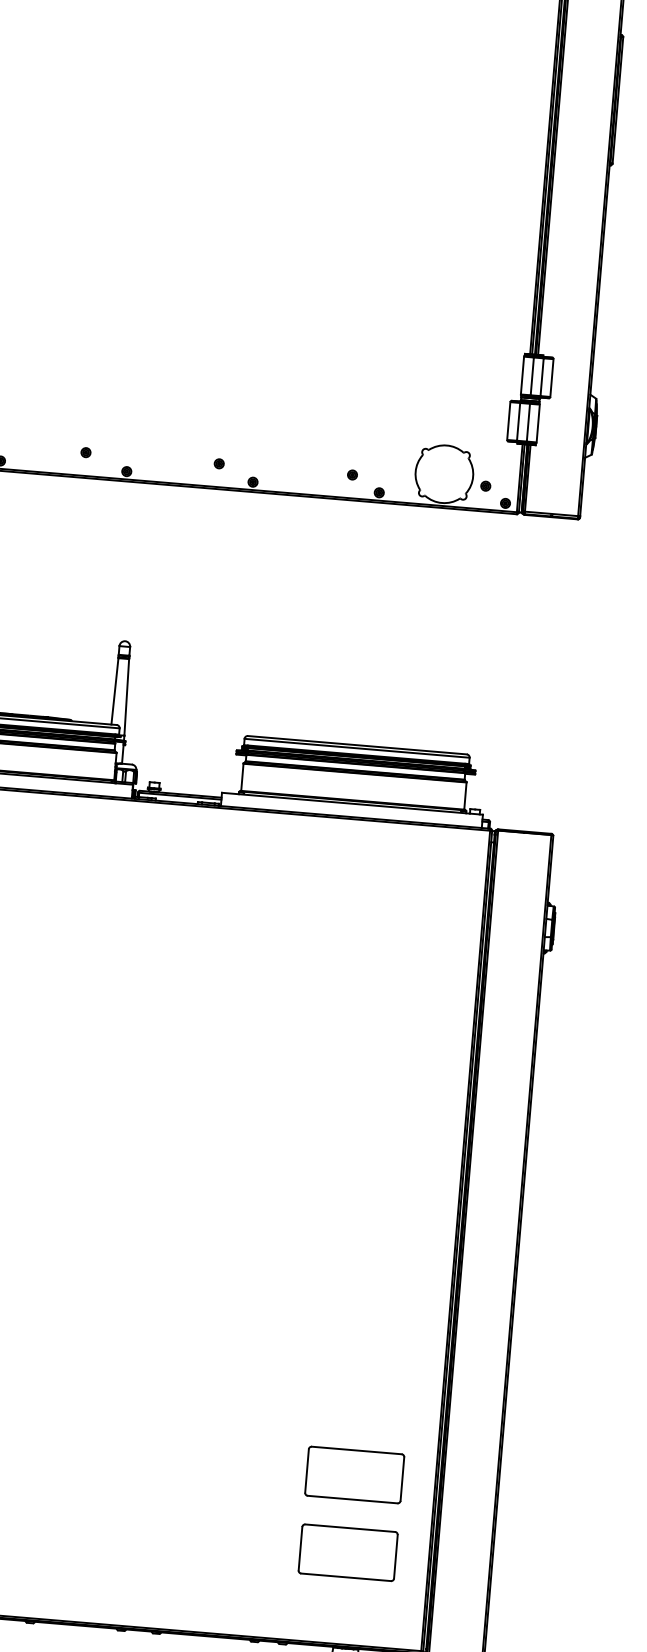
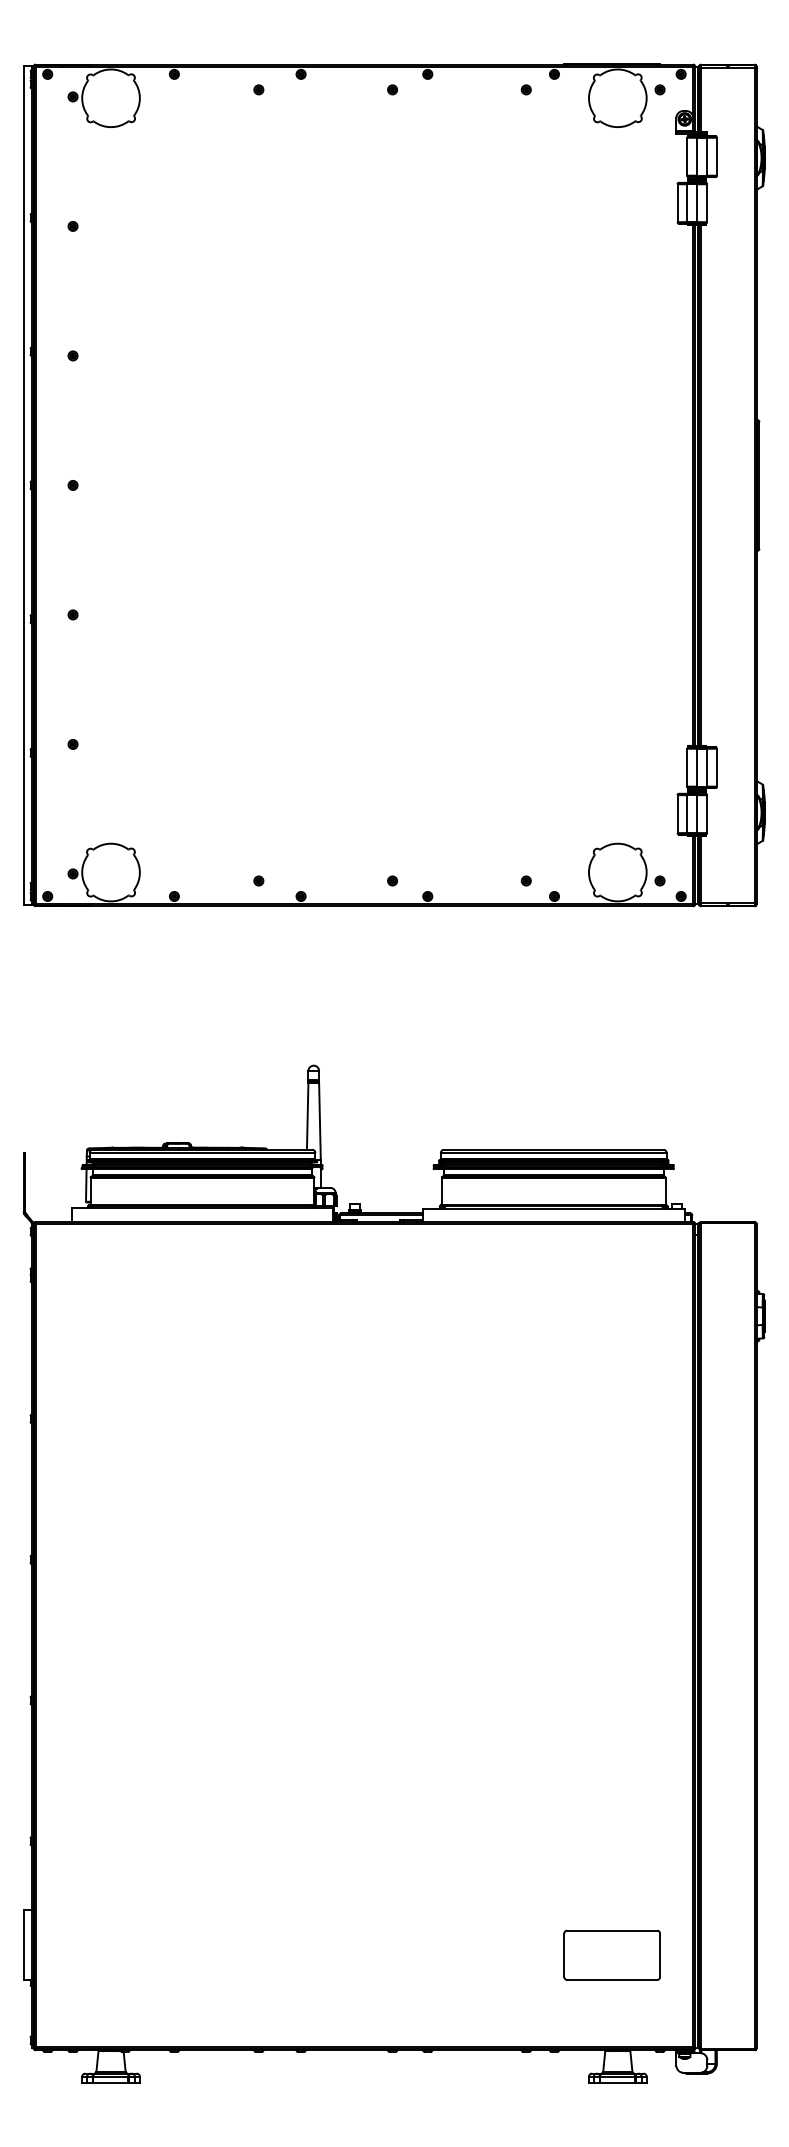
part: (354, 1474) -> (611, 1876), removed

